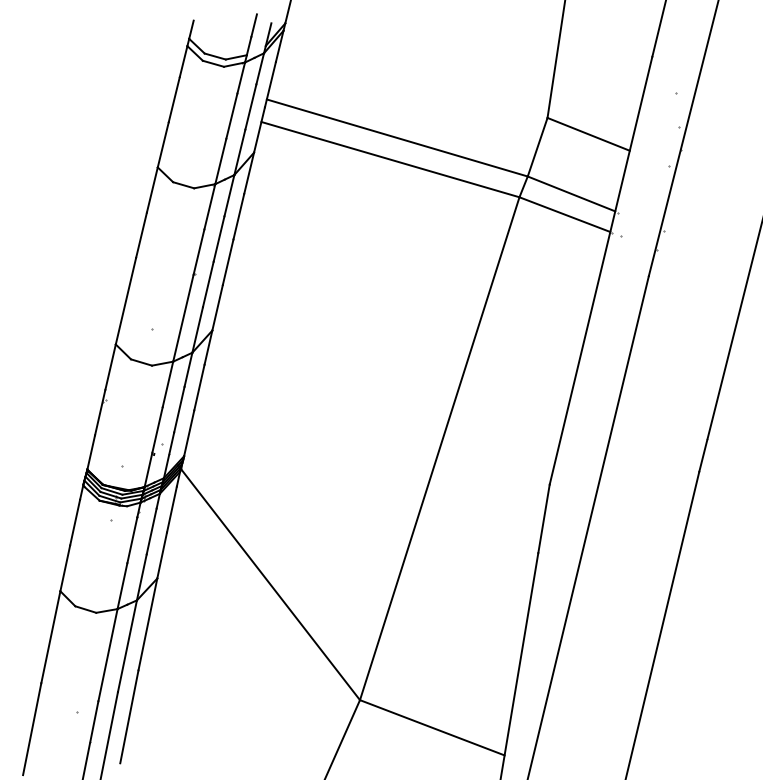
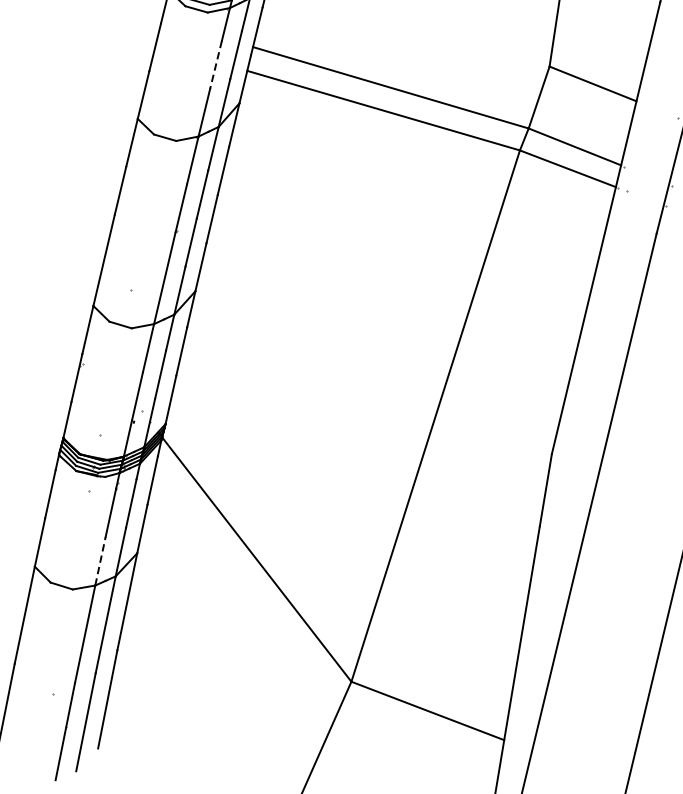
line: (231, 116) -> (215, 65), solid -> dashed
line: (122, 585) -> (100, 560), solid -> dashed

